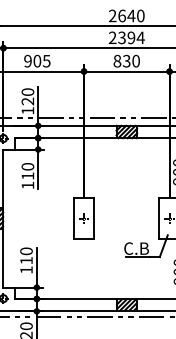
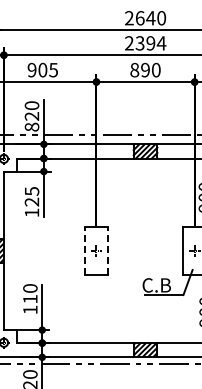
text: (126, 61) -> (145, 70), 830 -> 890
text: (27, 110) -> (31, 126), 120 -> 820
text: (27, 171) -> (31, 196), 110 -> 125
line: (73, 218) -> (84, 250), solid -> dashed
line: (94, 218) -> (108, 250), solid -> dashed

